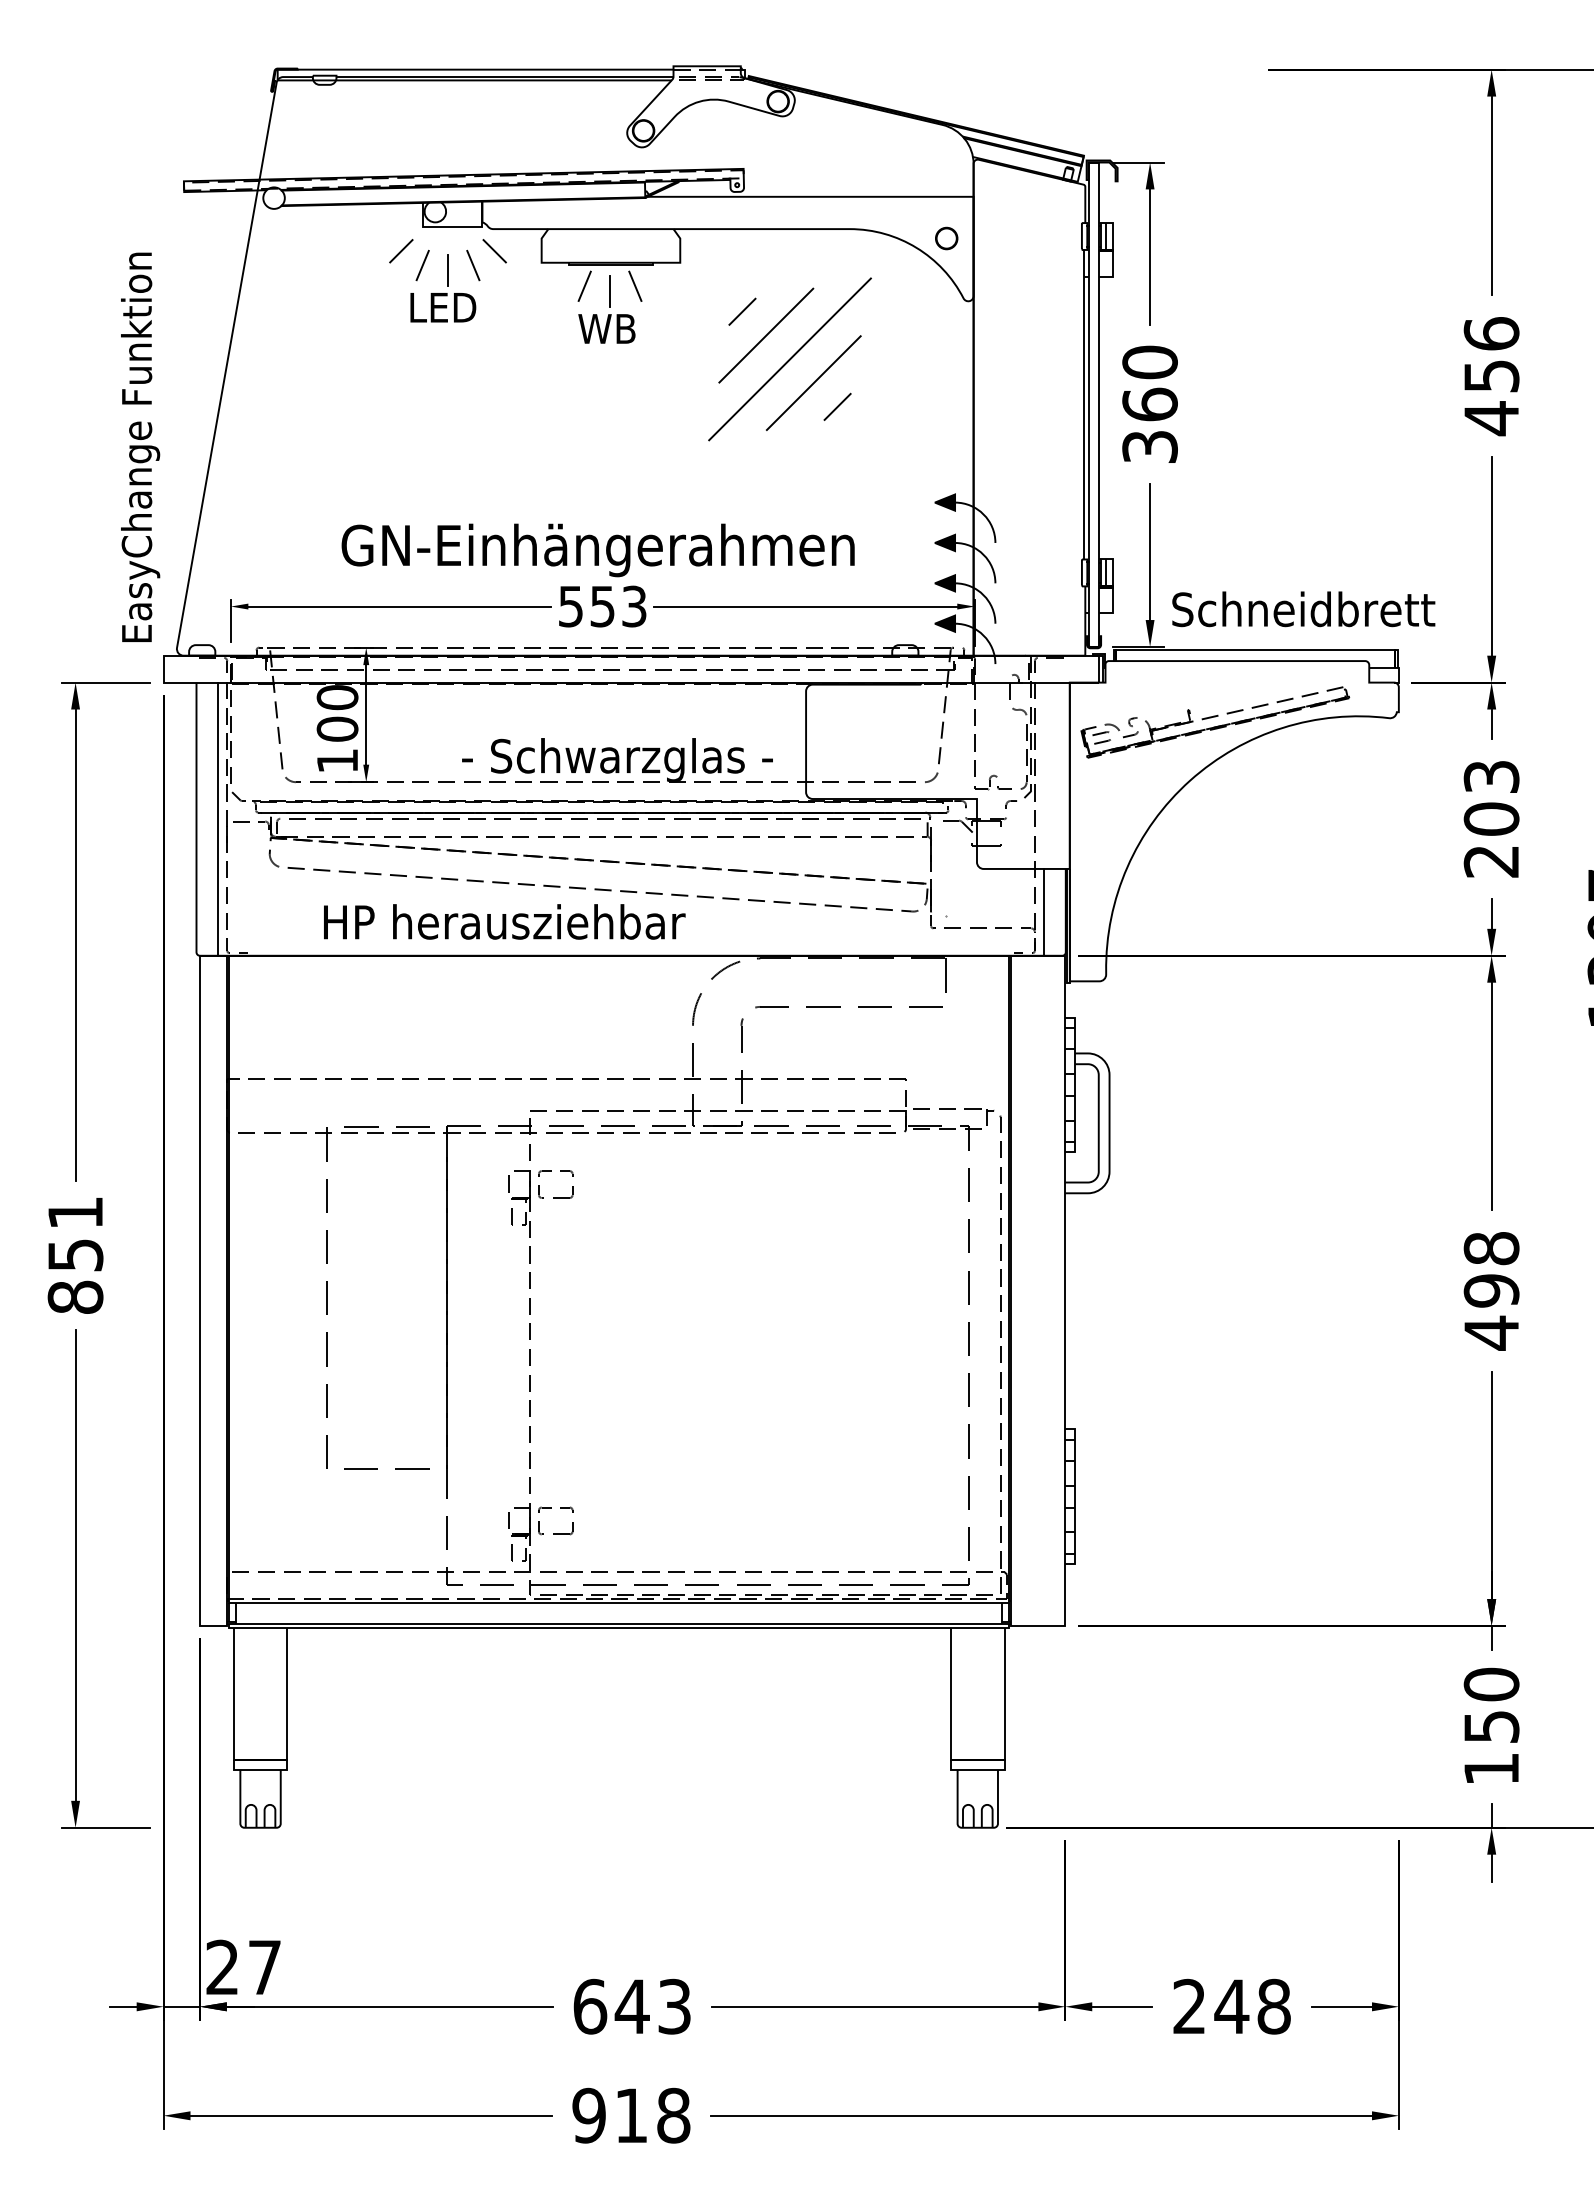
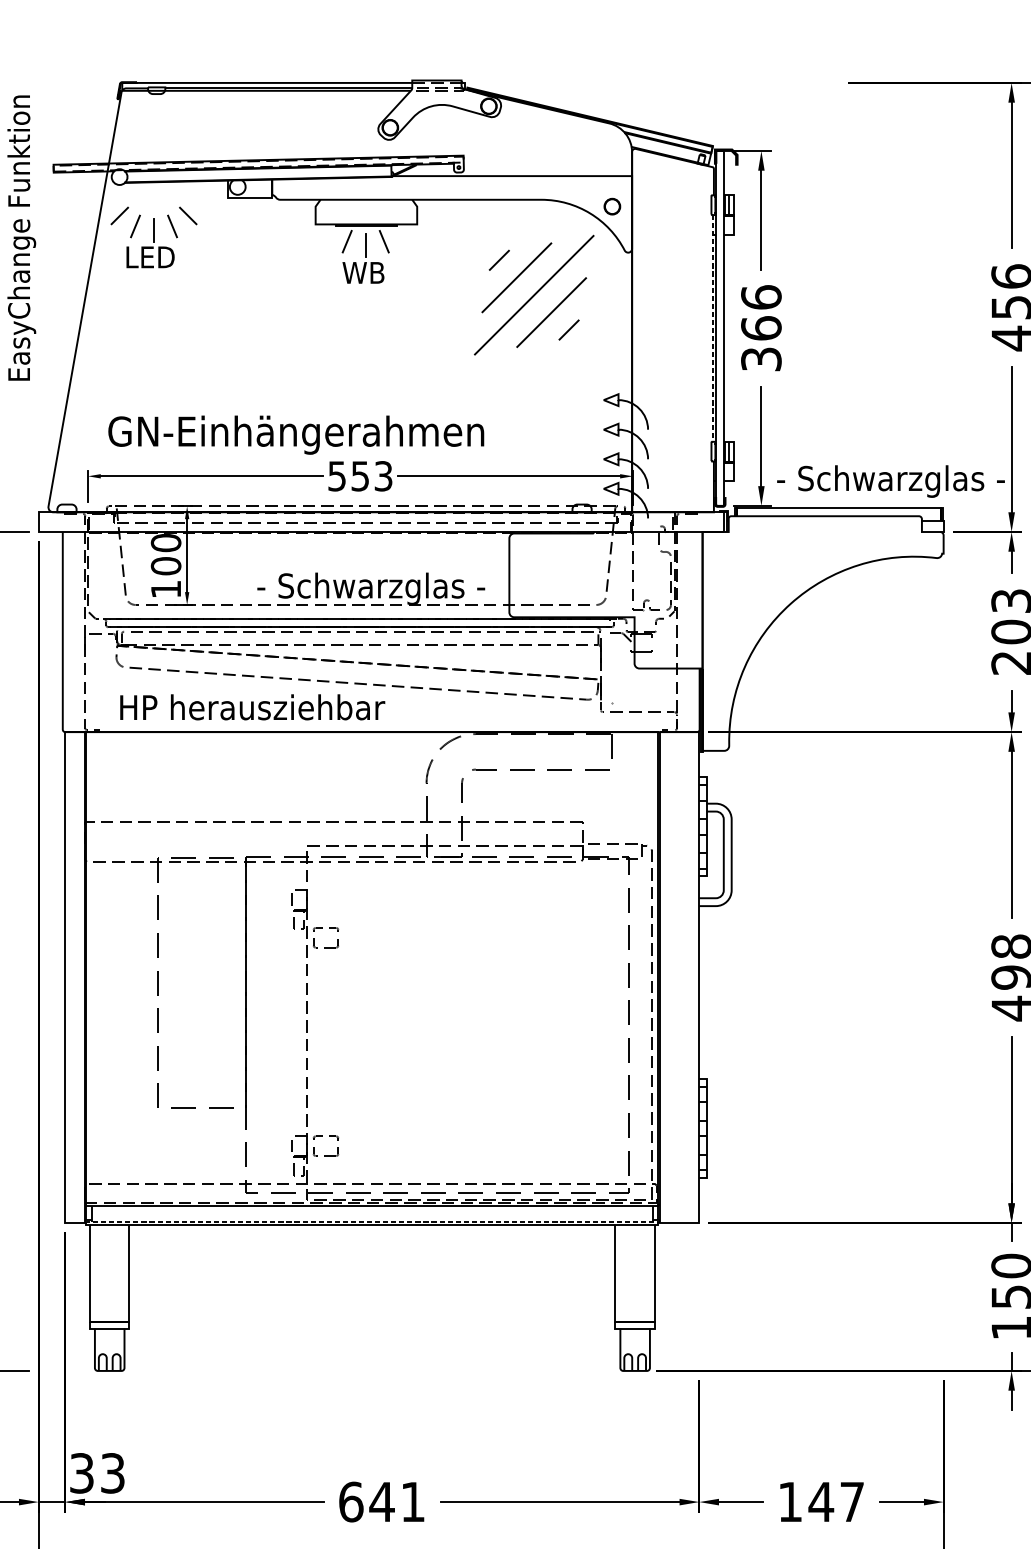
part: (447, 280) -> (153, 237), moved
part: (789, 359) -> (533, 295), moved
text: (1149, 362) -> (760, 297), 360 -> 366
line: (1084, 404) -> (713, 328), solid -> dashed
text: (140, 446) -> (21, 237), moved
fill: (944, 502) -> (610, 400), removed
fill: (944, 542) -> (610, 429), removed
text: (597, 550) -> (295, 435), moved
fill: (944, 583) -> (610, 459), removed
text: (1326, 613) -> (890, 481), Schneidbrett -> - Schwarzglas -
fill: (944, 623) -> (610, 488), removed
part: (1215, 722) -> (809, 561), removed
line: (218, 818) -> (78, 631), removed
line: (1044, 911) -> (684, 699), removed
text: (504, 921) -> (252, 707), moved
part: (555, 1197) -> (325, 947), moved
line: (619, 1623) -> (372, 1221), solid -> dashed
text: (243, 1967) -> (97, 1473), 27 -> 33
text: (674, 2006) -> (412, 1501), 643 -> 641
text: (1231, 2006) -> (821, 1501), 248 -> 147

